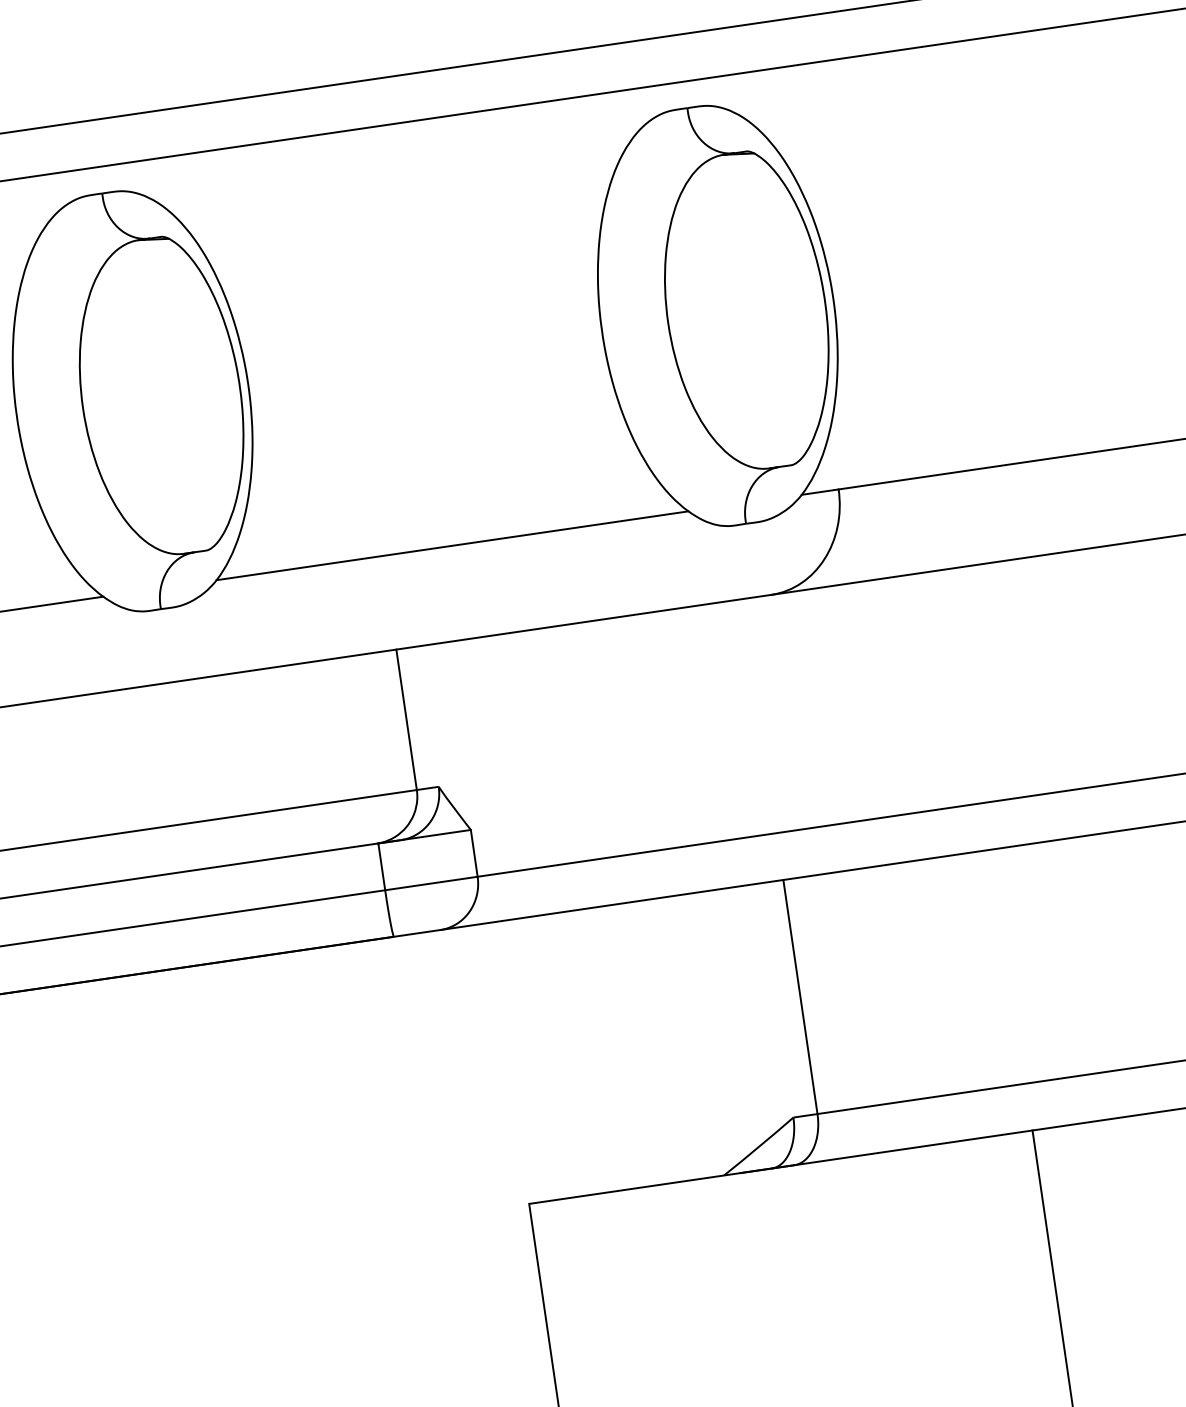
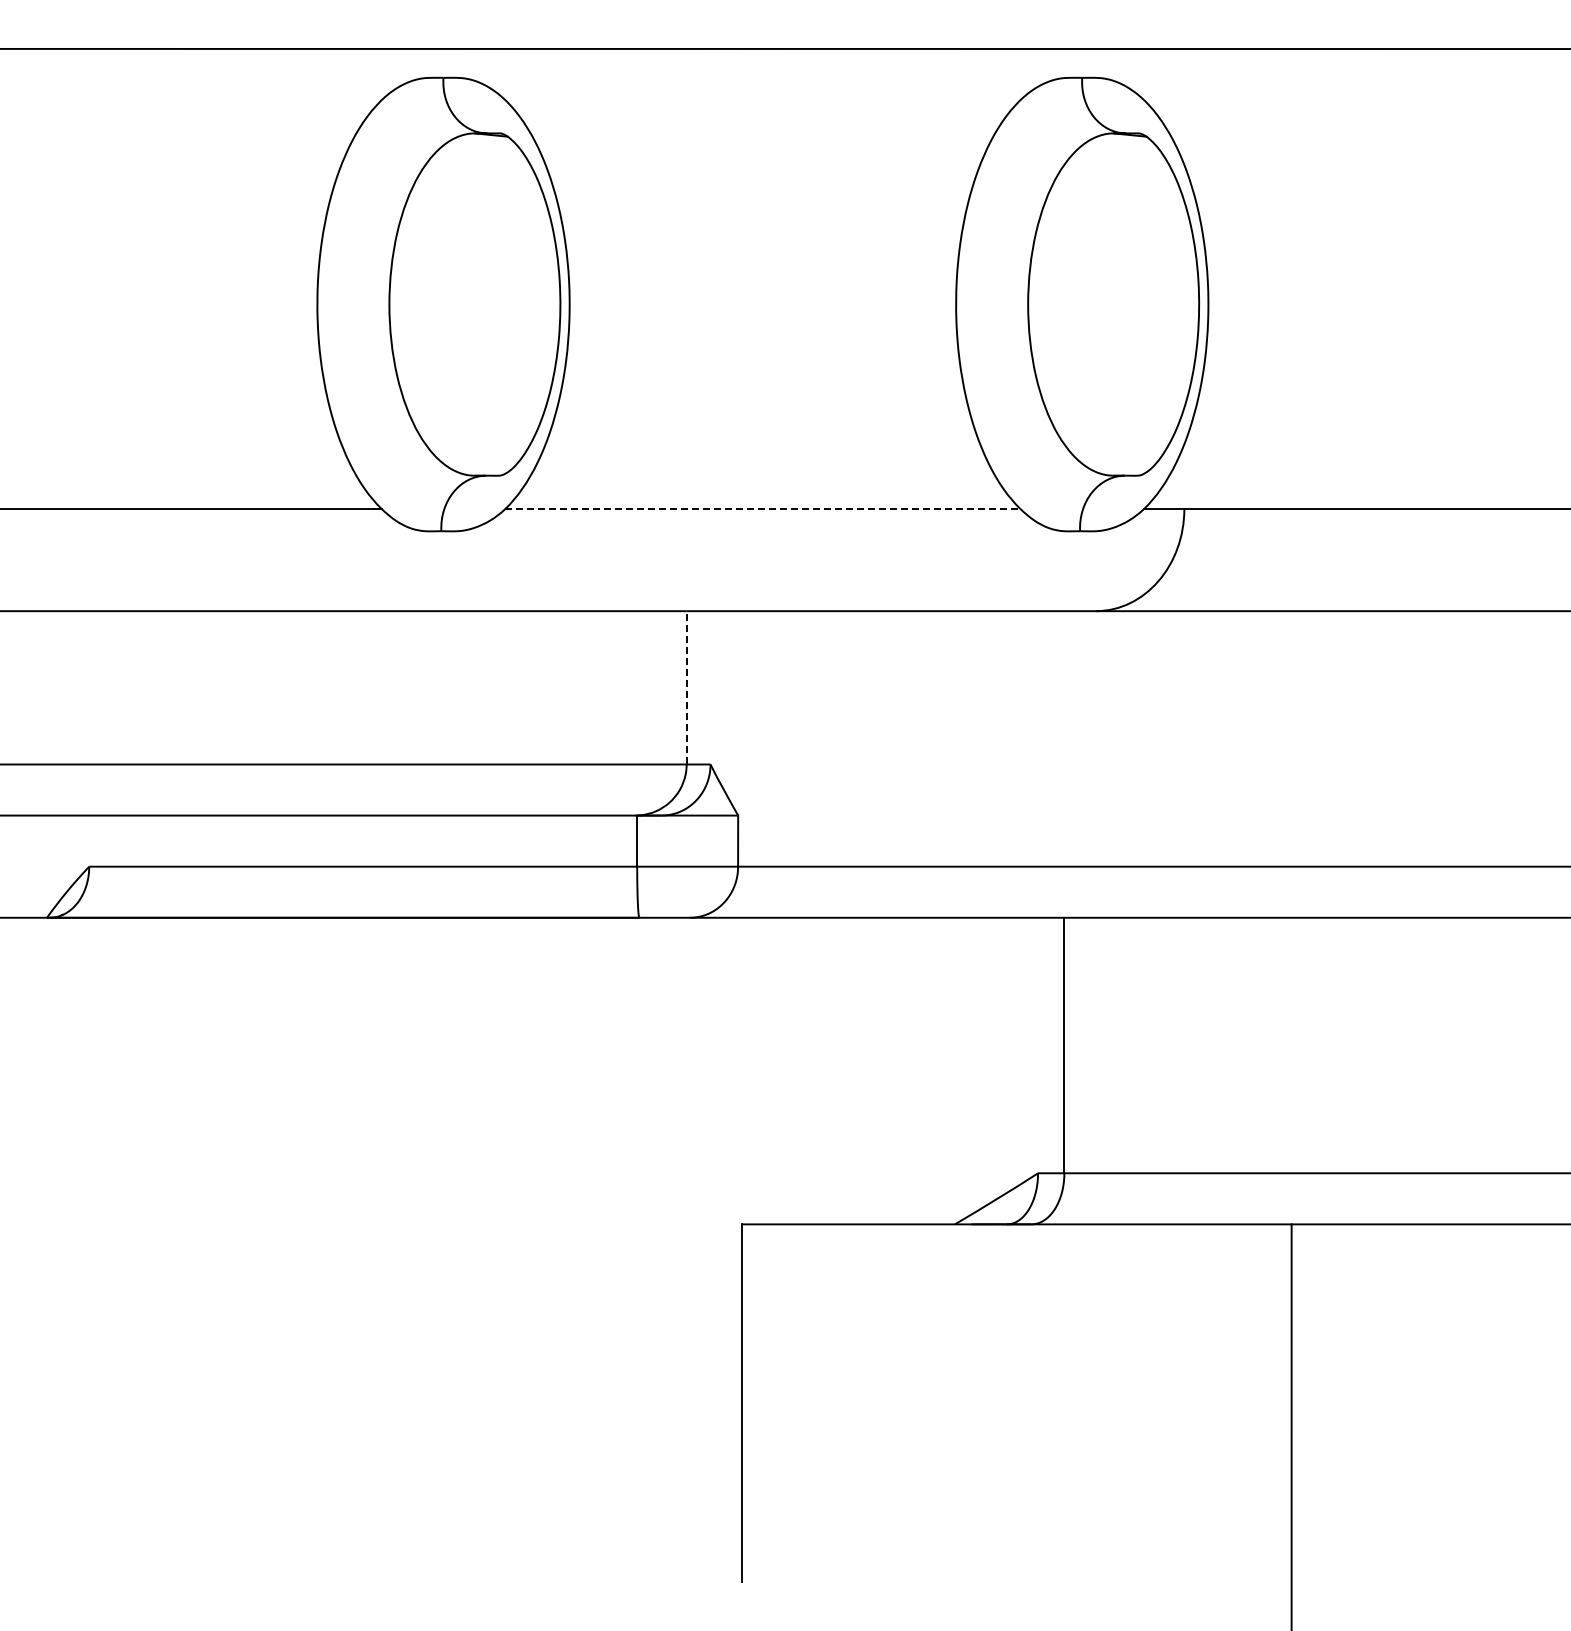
line: (452, 545) -> (762, 508), solid -> dashed
line: (406, 719) -> (686, 687), solid -> dashed

